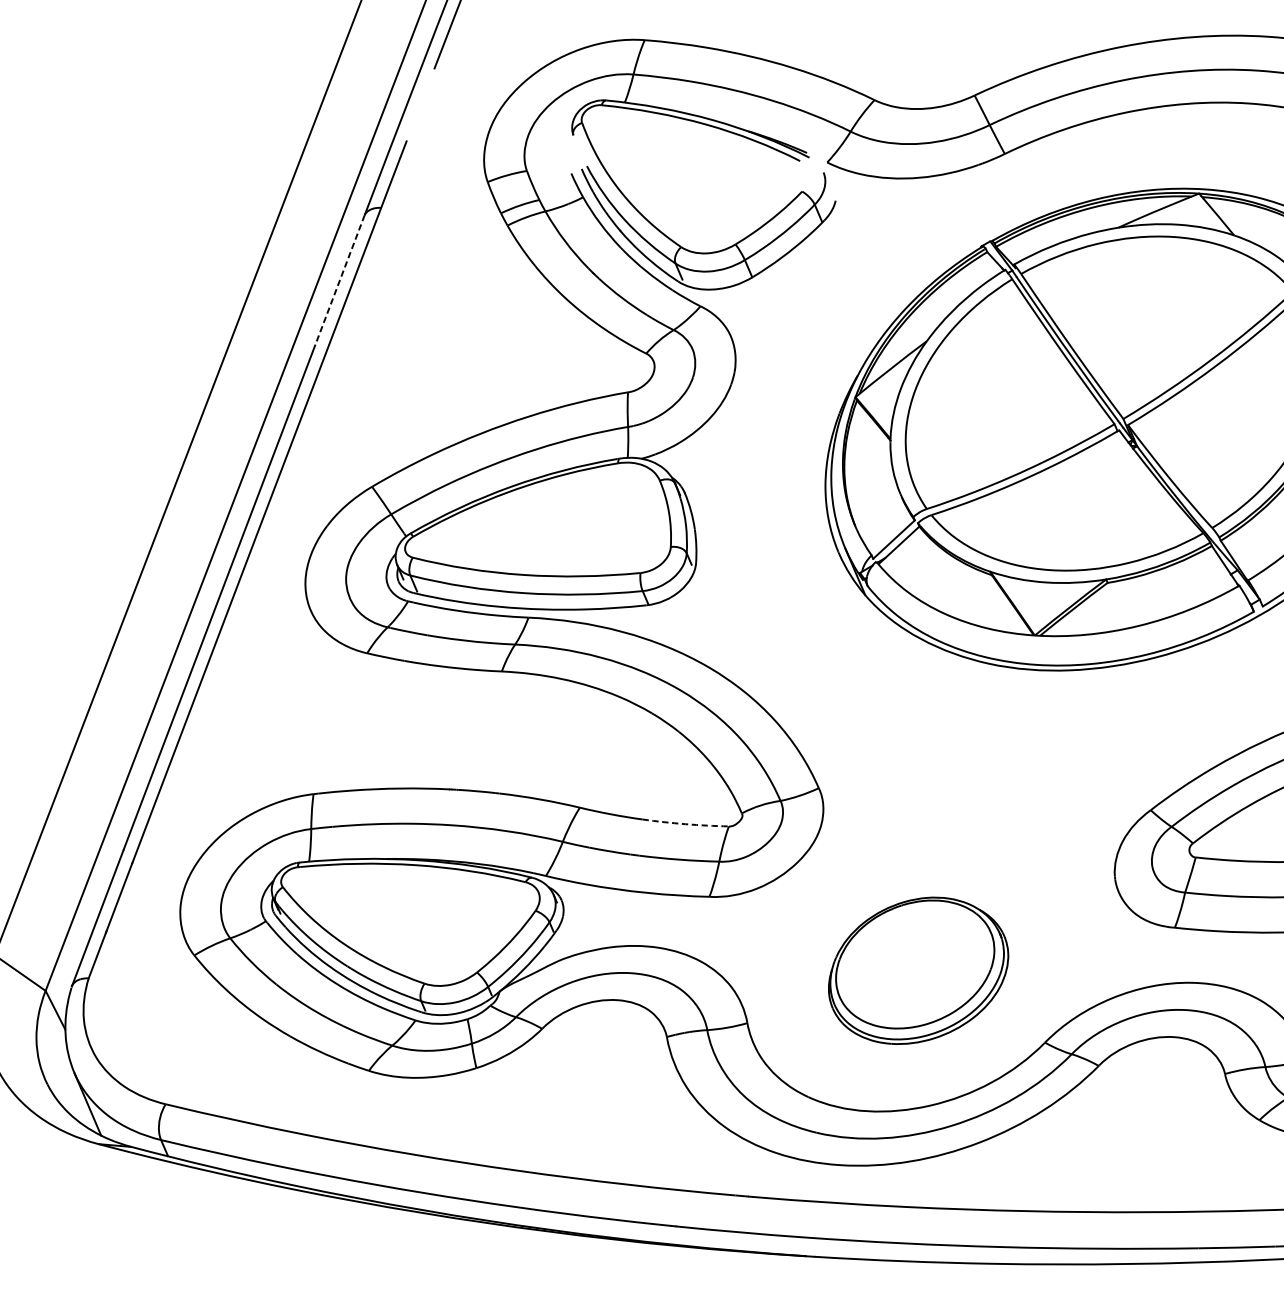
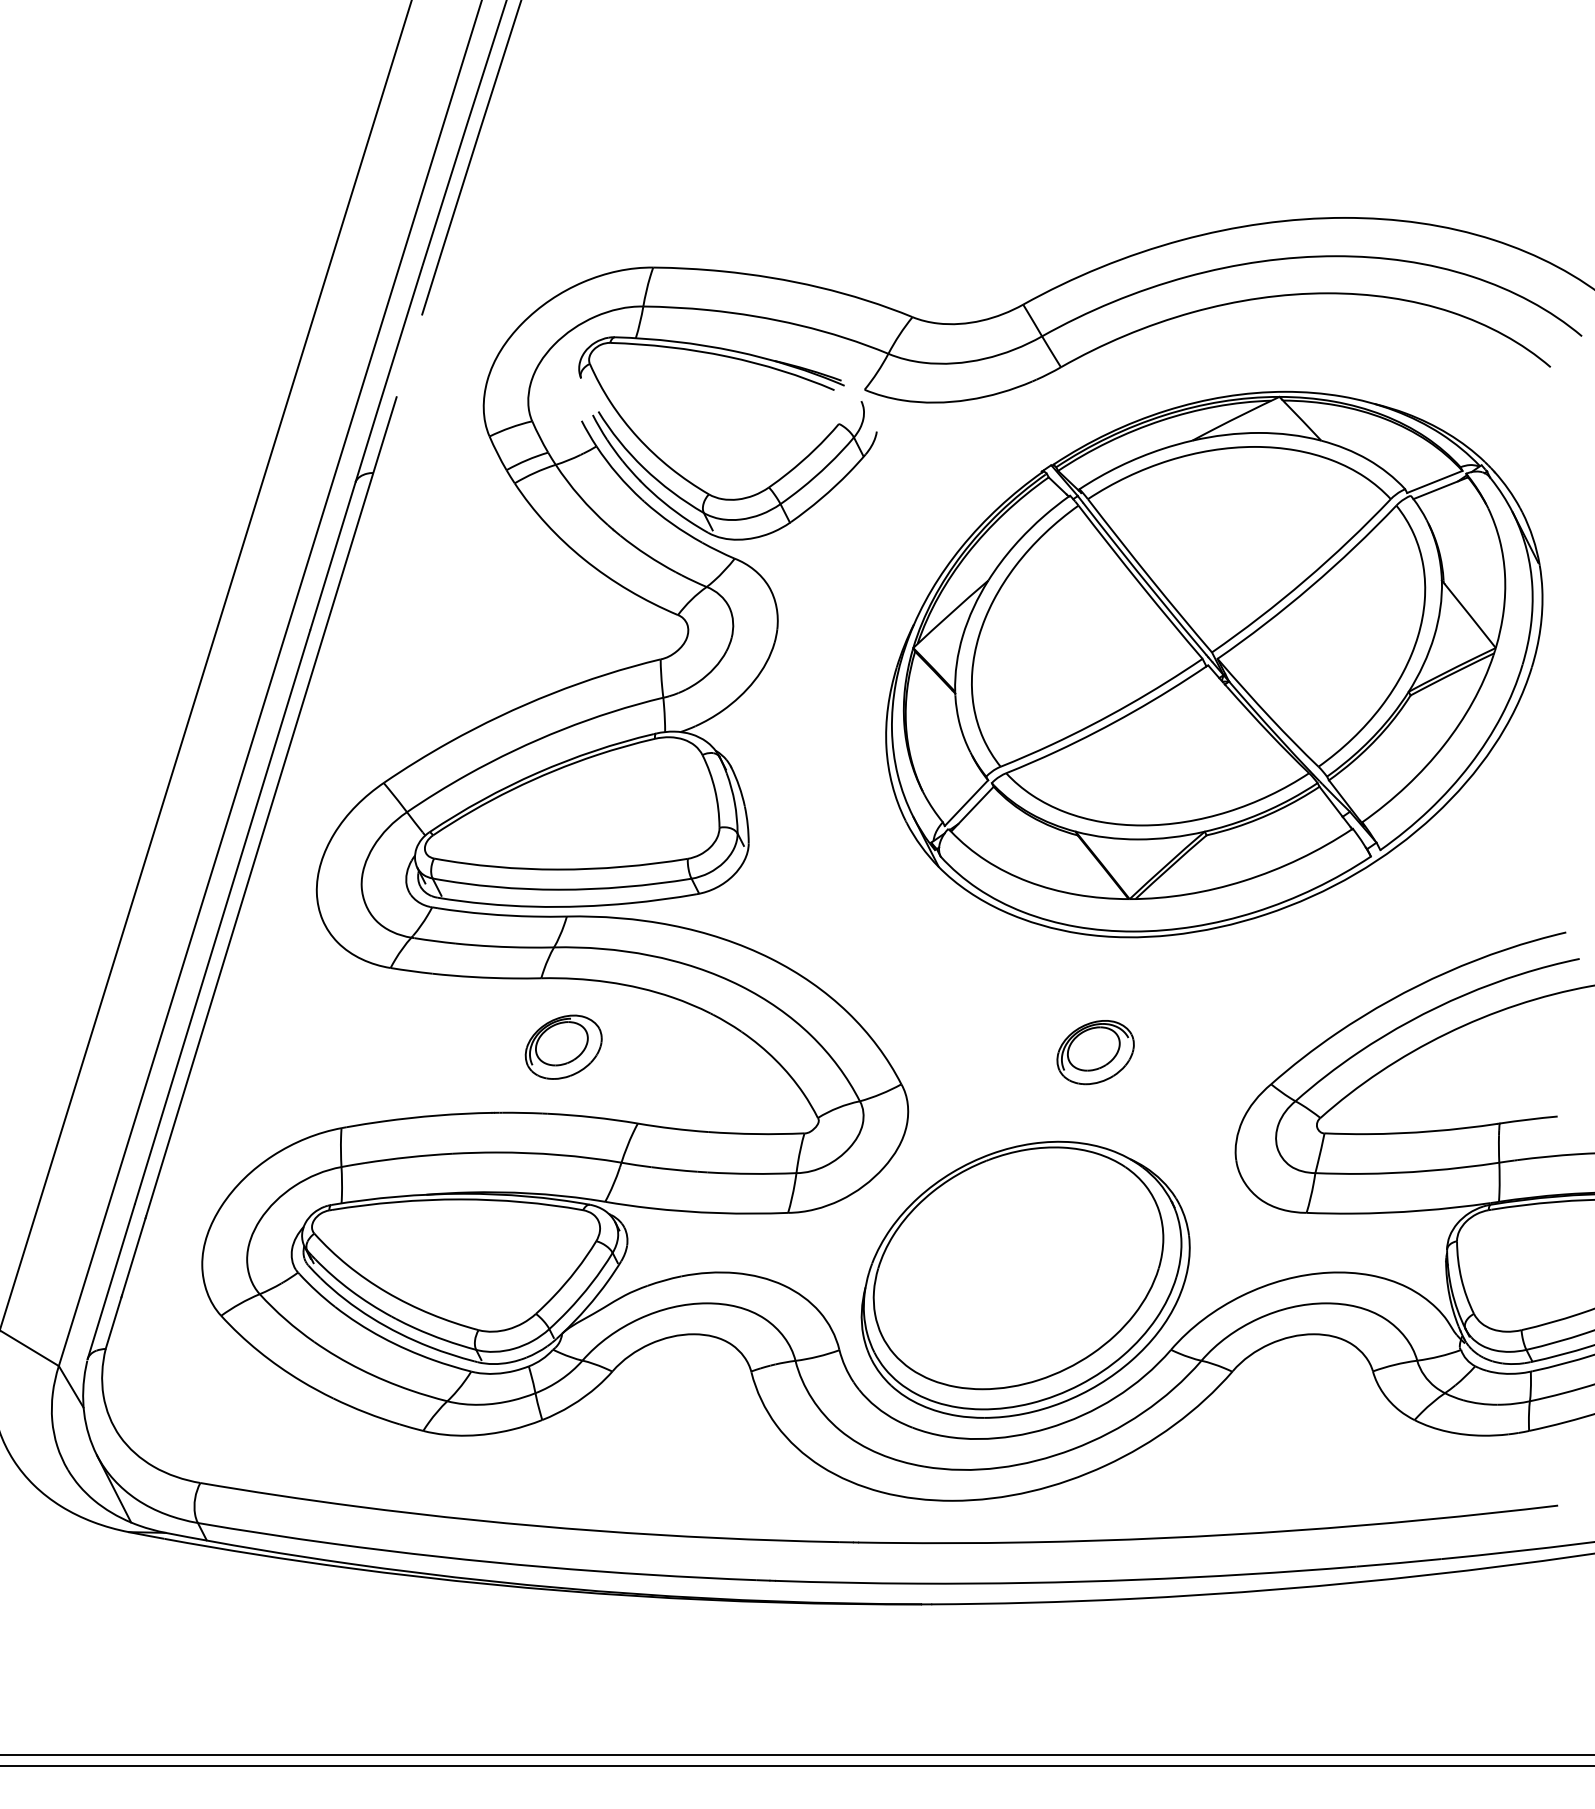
line: (340, 279) -> (333, 555), dashed -> solid
part: (517, 734) -> (563, 1046), added
part: (994, 771) -> (1095, 1052), added
arc: (685, 824) -> (756, 1134), dashed -> solid
part: (918, 970) -> (1025, 1279), size x1.67

